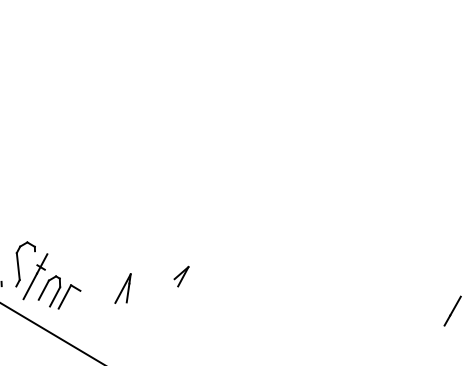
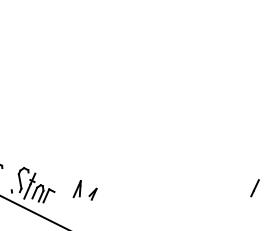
part: (180, 274) -> (92, 193), moved

